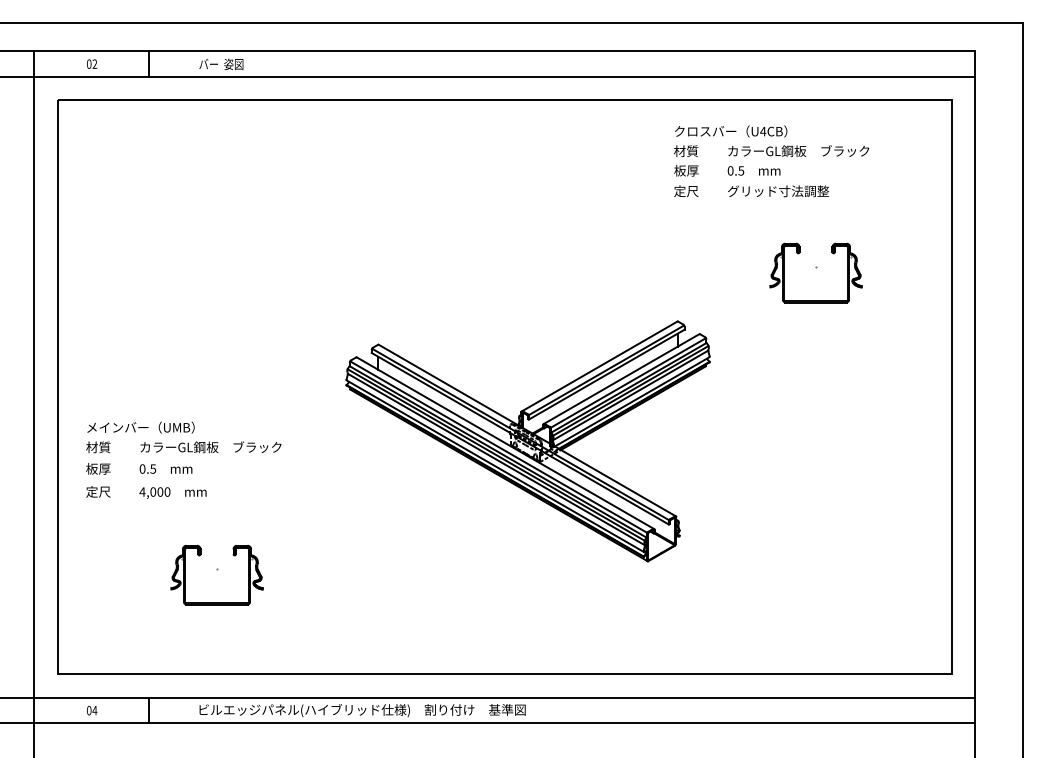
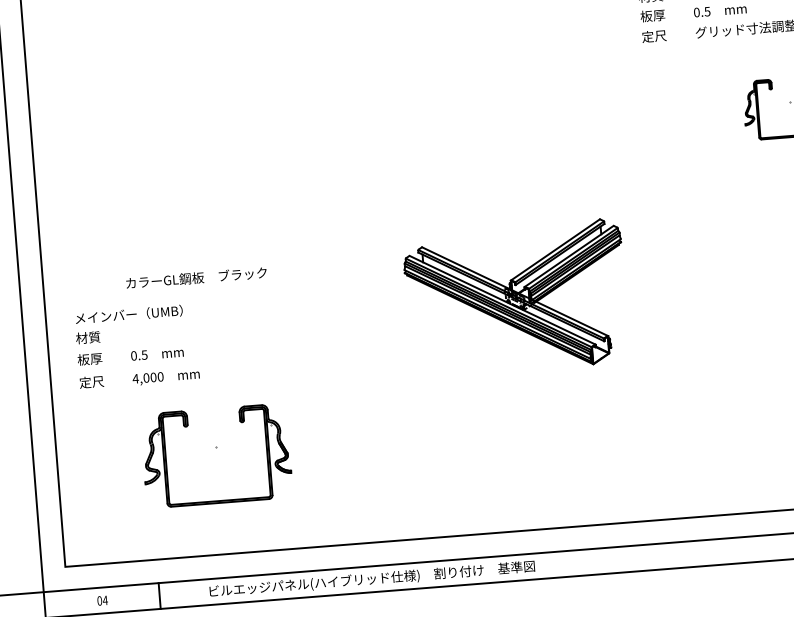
part: (527, 441) -> (515, 298), size x0.6
text: (210, 447) -> (196, 278), moved
part: (216, 574) -> (215, 455), size x1.6

